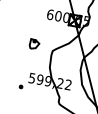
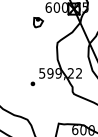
part: (34, 44) -> (38, 22), moved

